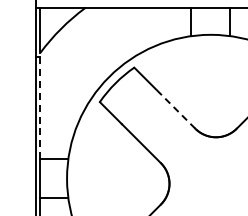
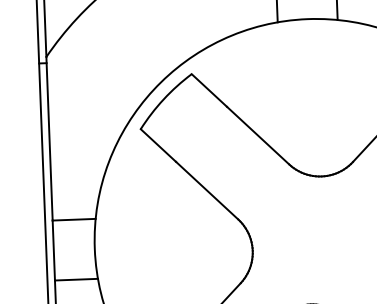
line: (40, 105) -> (49, 137), dashed -> solid
line: (175, 109) -> (257, 136), dashed -> solid

